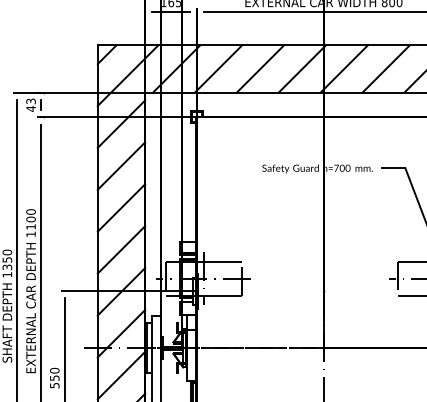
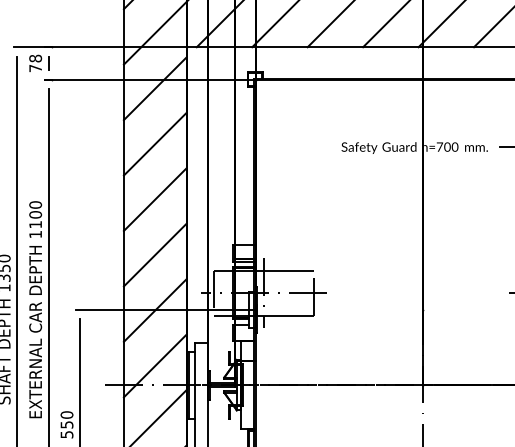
text: (30, 104) -> (34, 62), 43 -> 78

